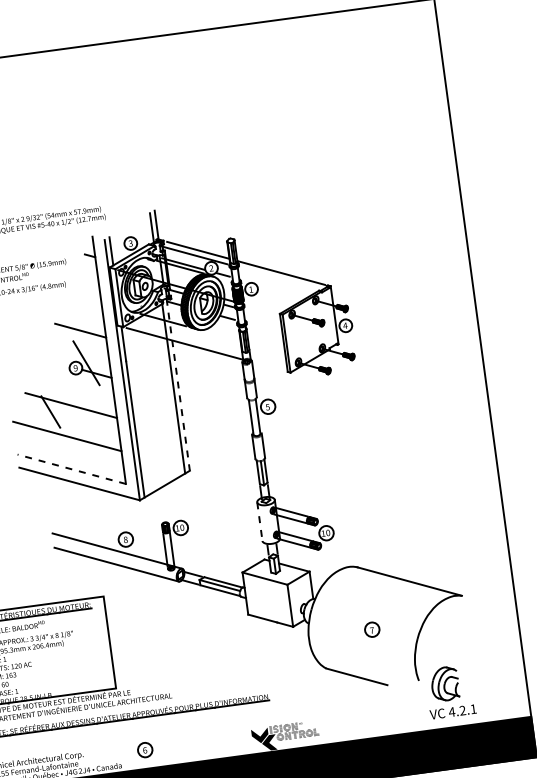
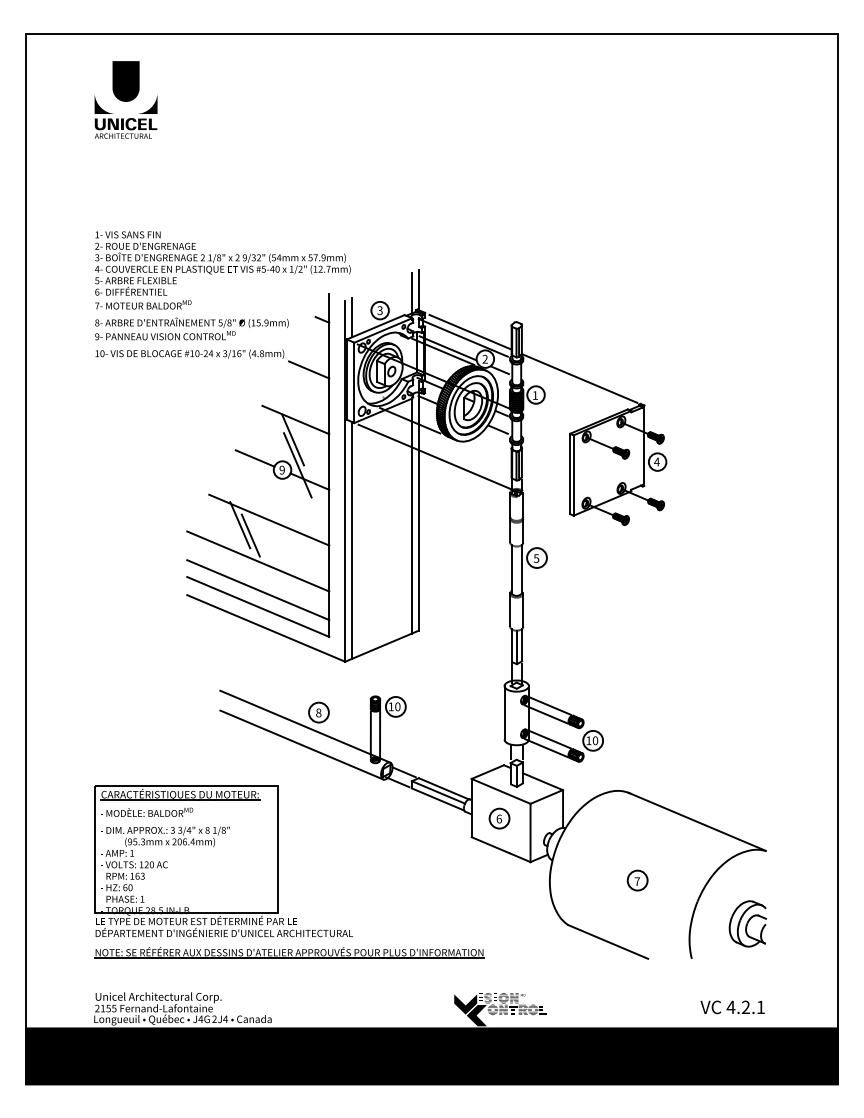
line: (85, 292) -> (309, 369), added
line: (80, 344) -> (293, 439), added
line: (54, 362) -> (254, 458), added
line: (178, 385) -> (418, 512), dashed -> solid
line: (59, 418) -> (250, 535), added
line: (70, 457) -> (258, 590), added
line: (71, 469) -> (257, 606), dashed -> solid
line: (259, 521) -> (504, 712), dashed -> solid
part: (444, 683) -> (747, 923), moved
part: (145, 750) -> (499, 818), moved

